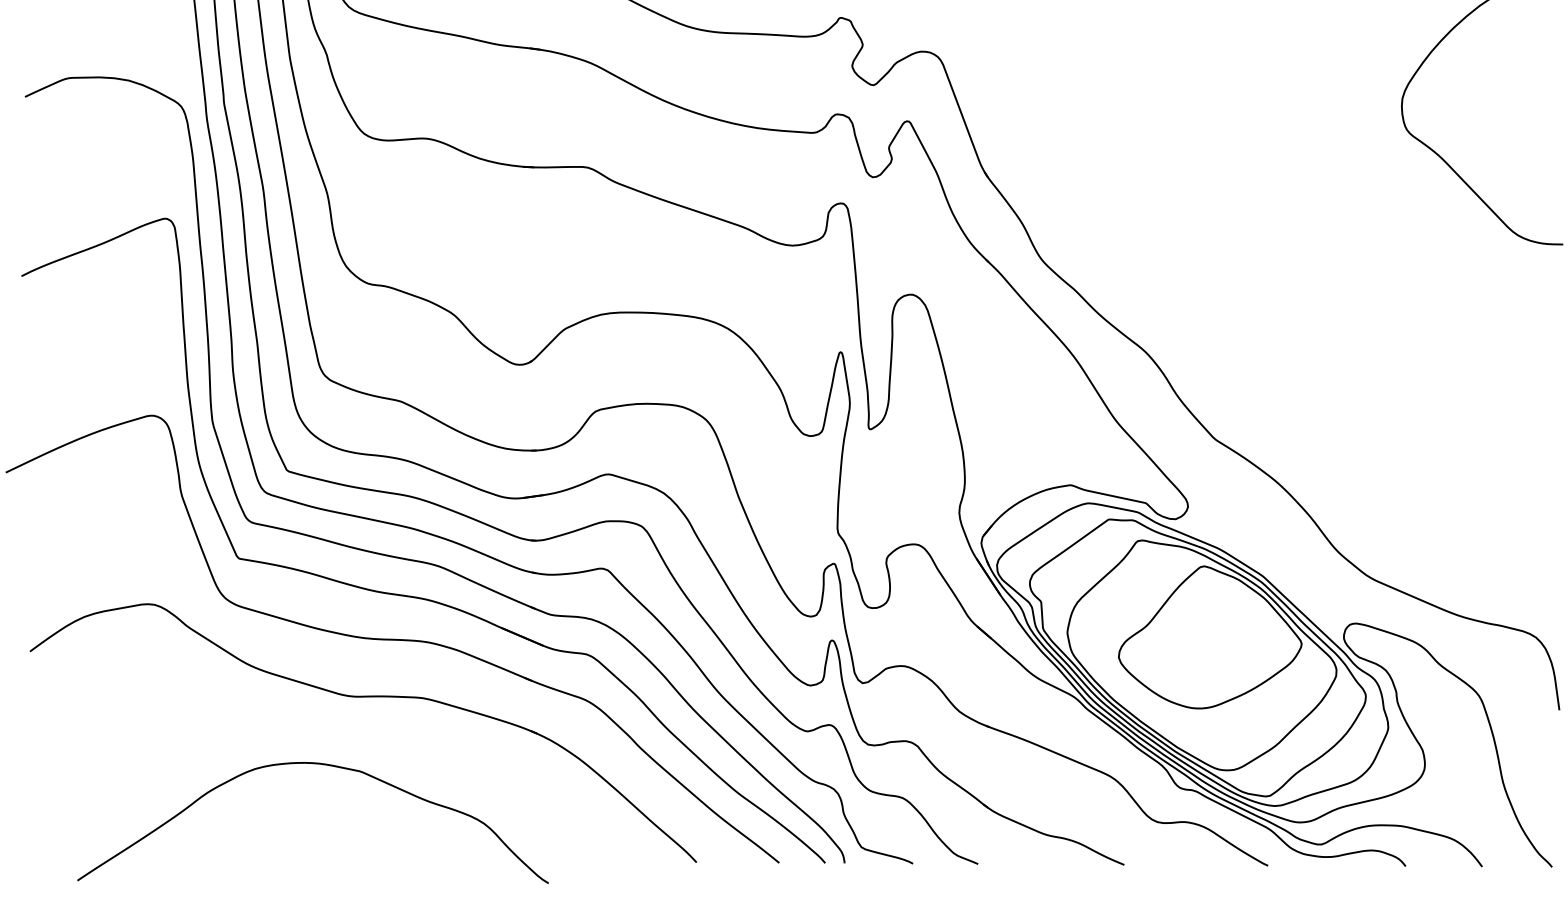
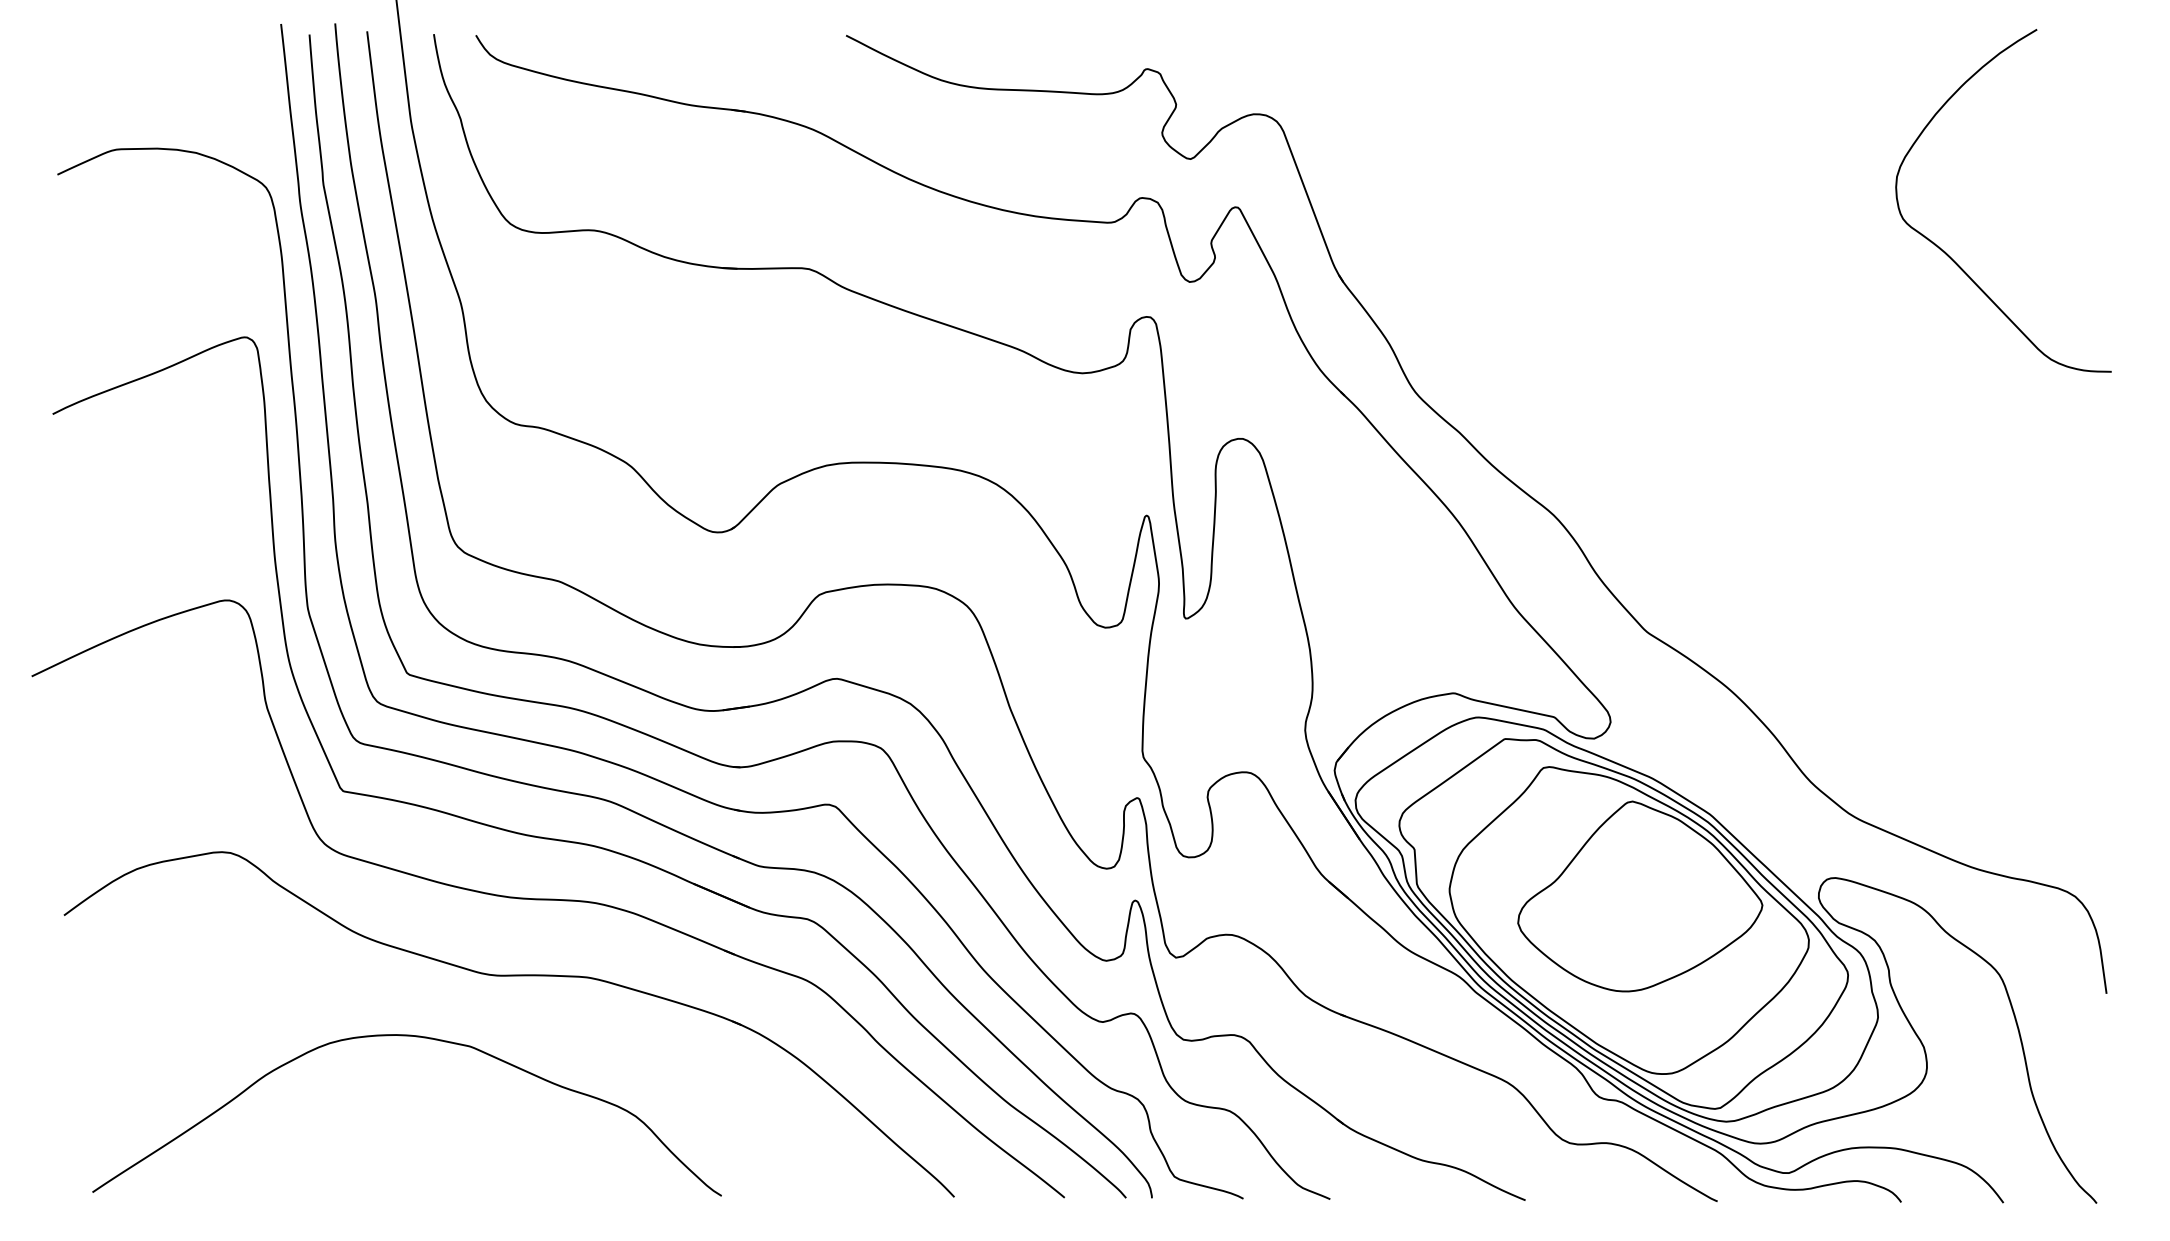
curve: (320, 764) -> (416, 1037), moved

